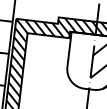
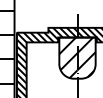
hatch: (80, 59) -> (68, 57), added

